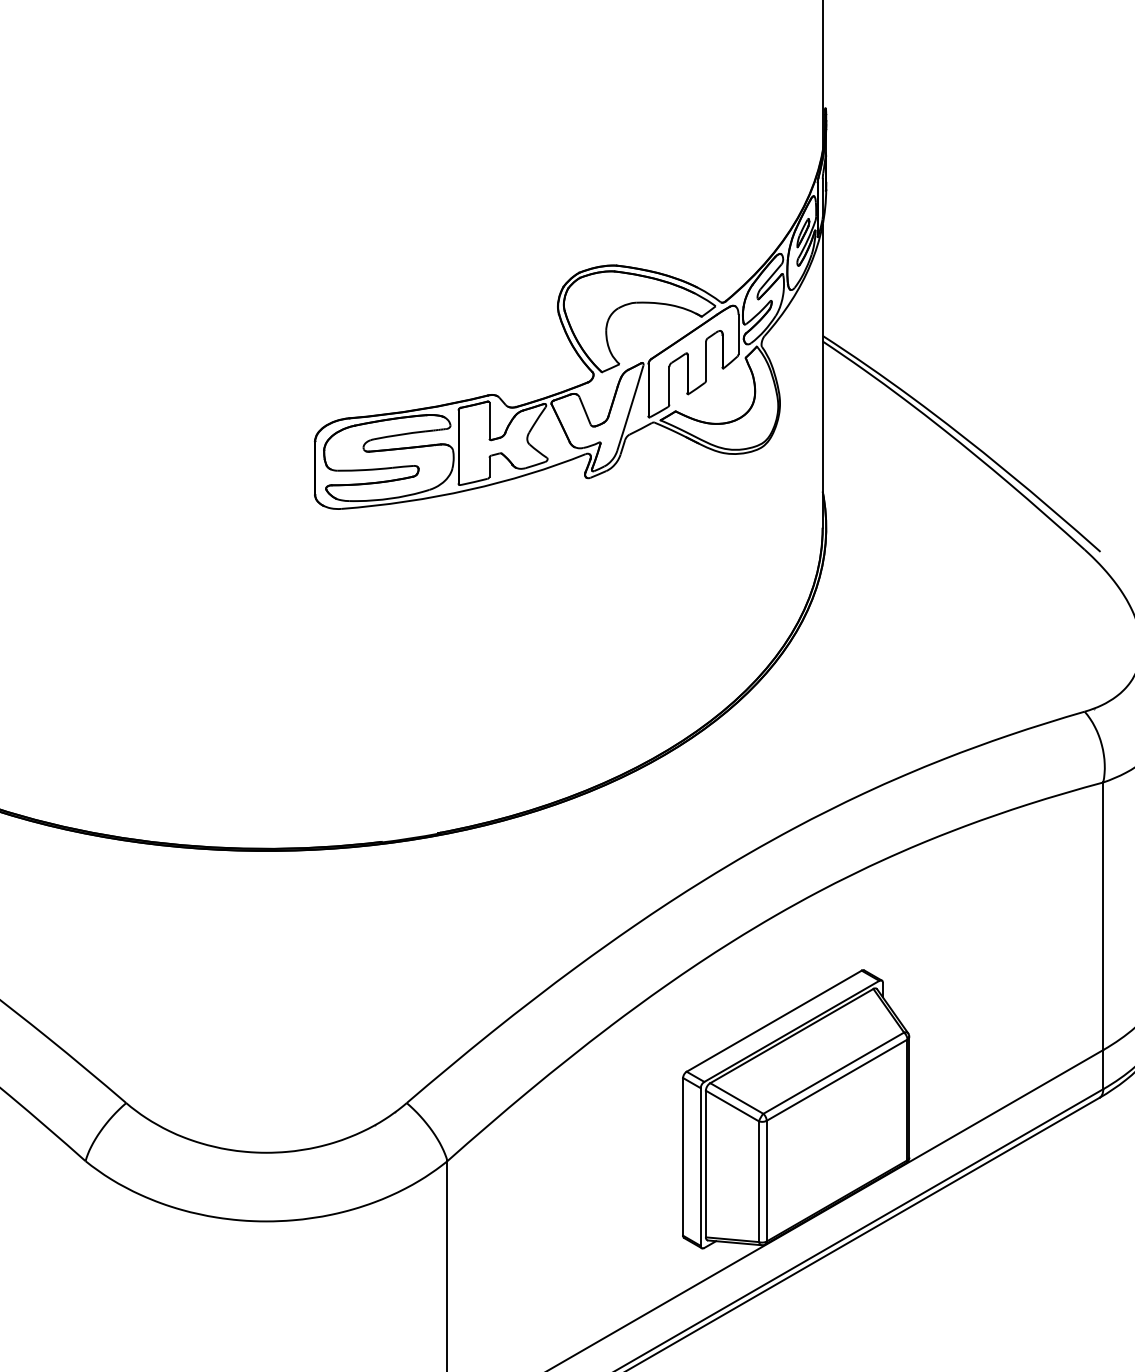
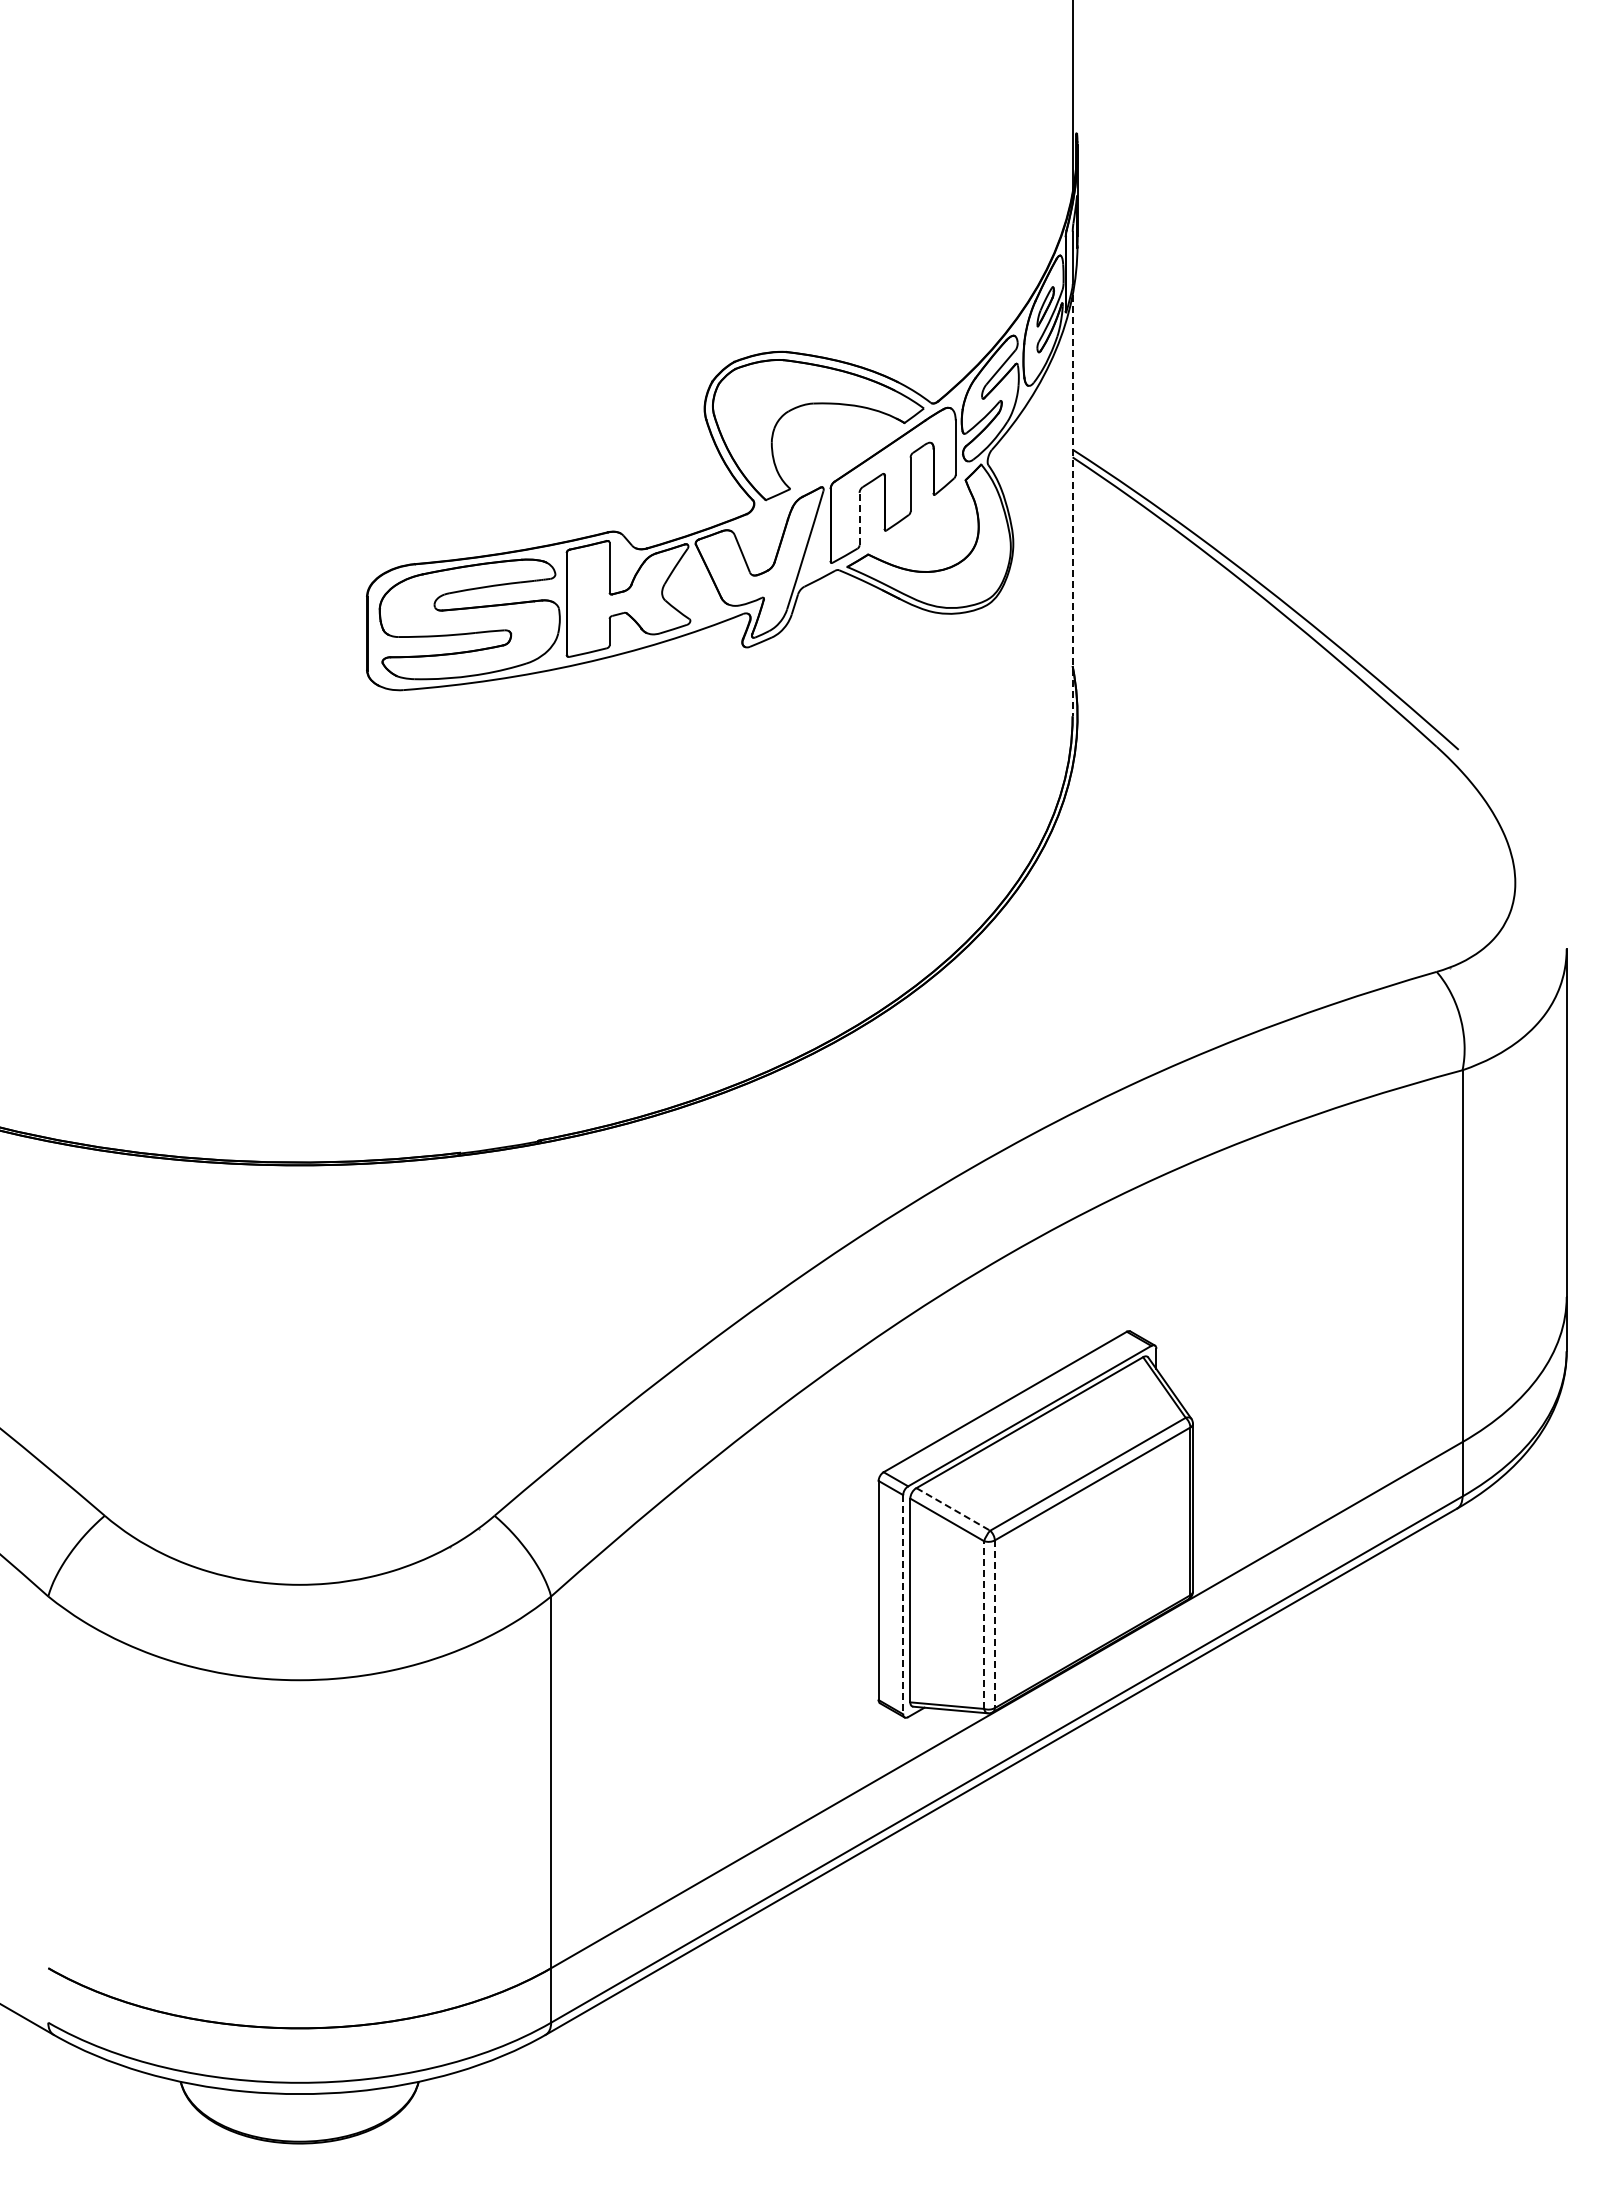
line: (822, 376) -> (1072, 506), solid -> dashed
line: (669, 385) -> (859, 518), solid -> dashed
line: (736, 1098) -> (953, 1509), solid -> dashed
line: (701, 1166) -> (903, 1604), solid -> dashed
line: (766, 1181) -> (994, 1624), solid -> dashed
line: (759, 1182) -> (984, 1625), solid -> dashed

